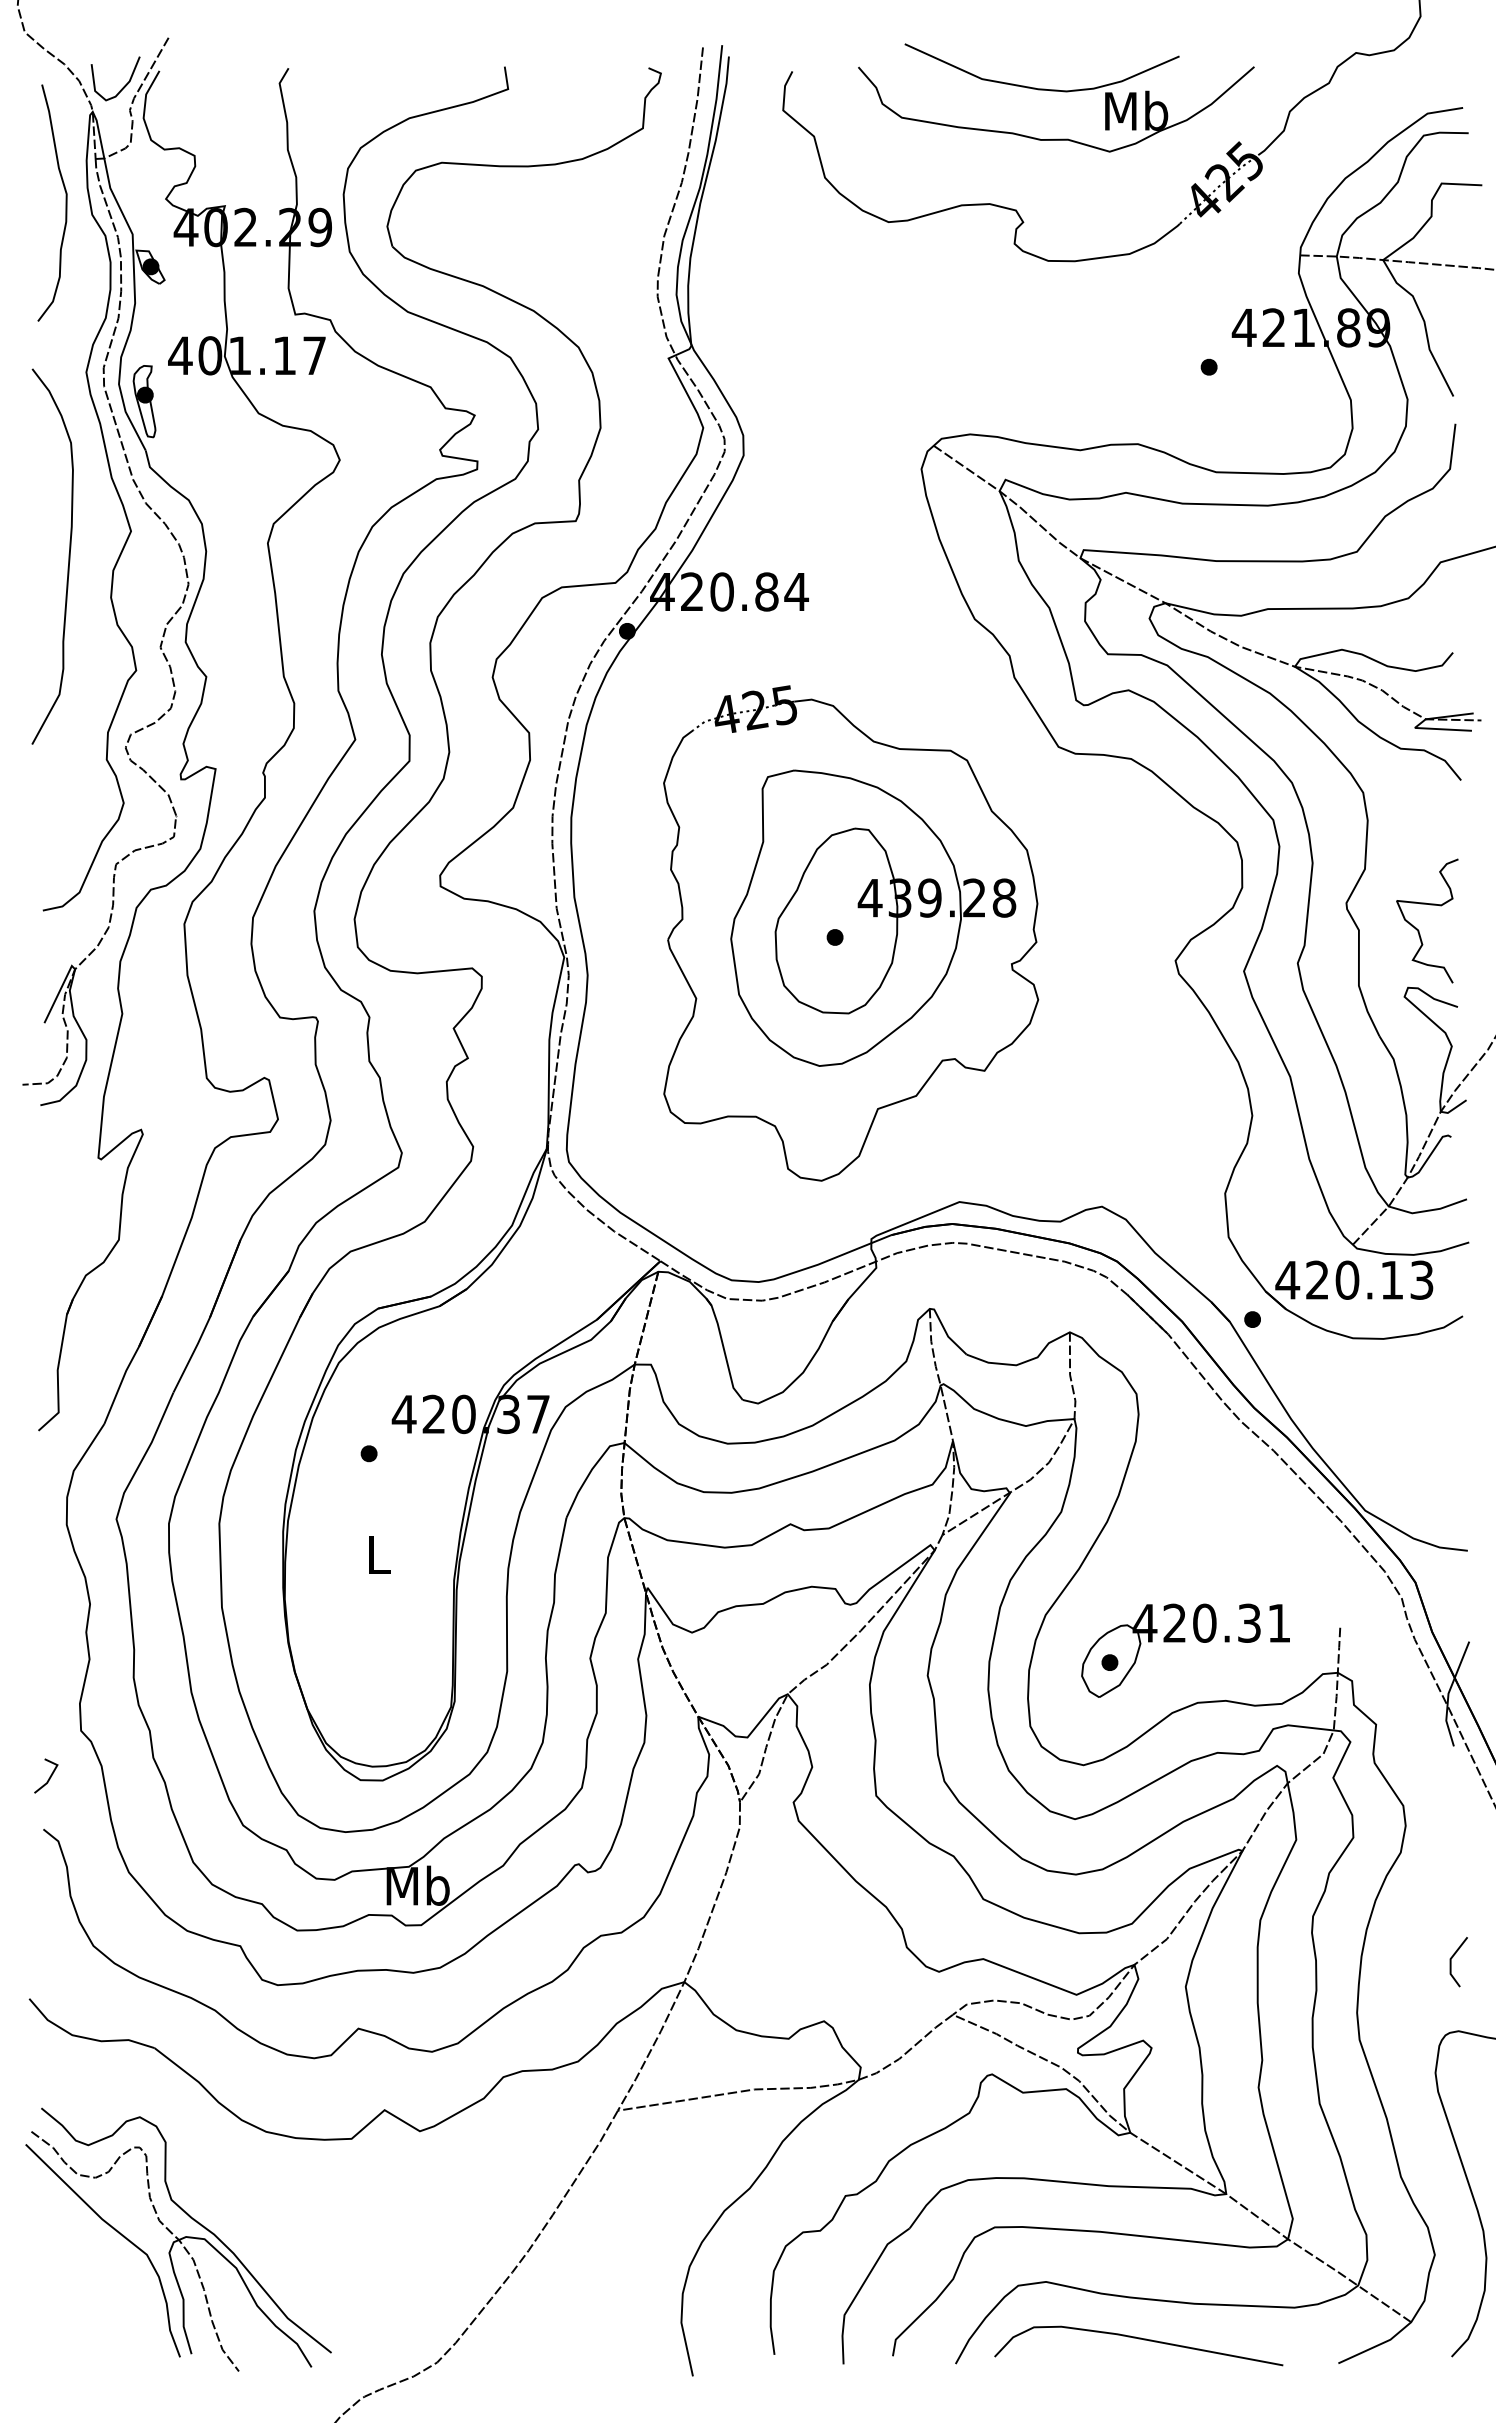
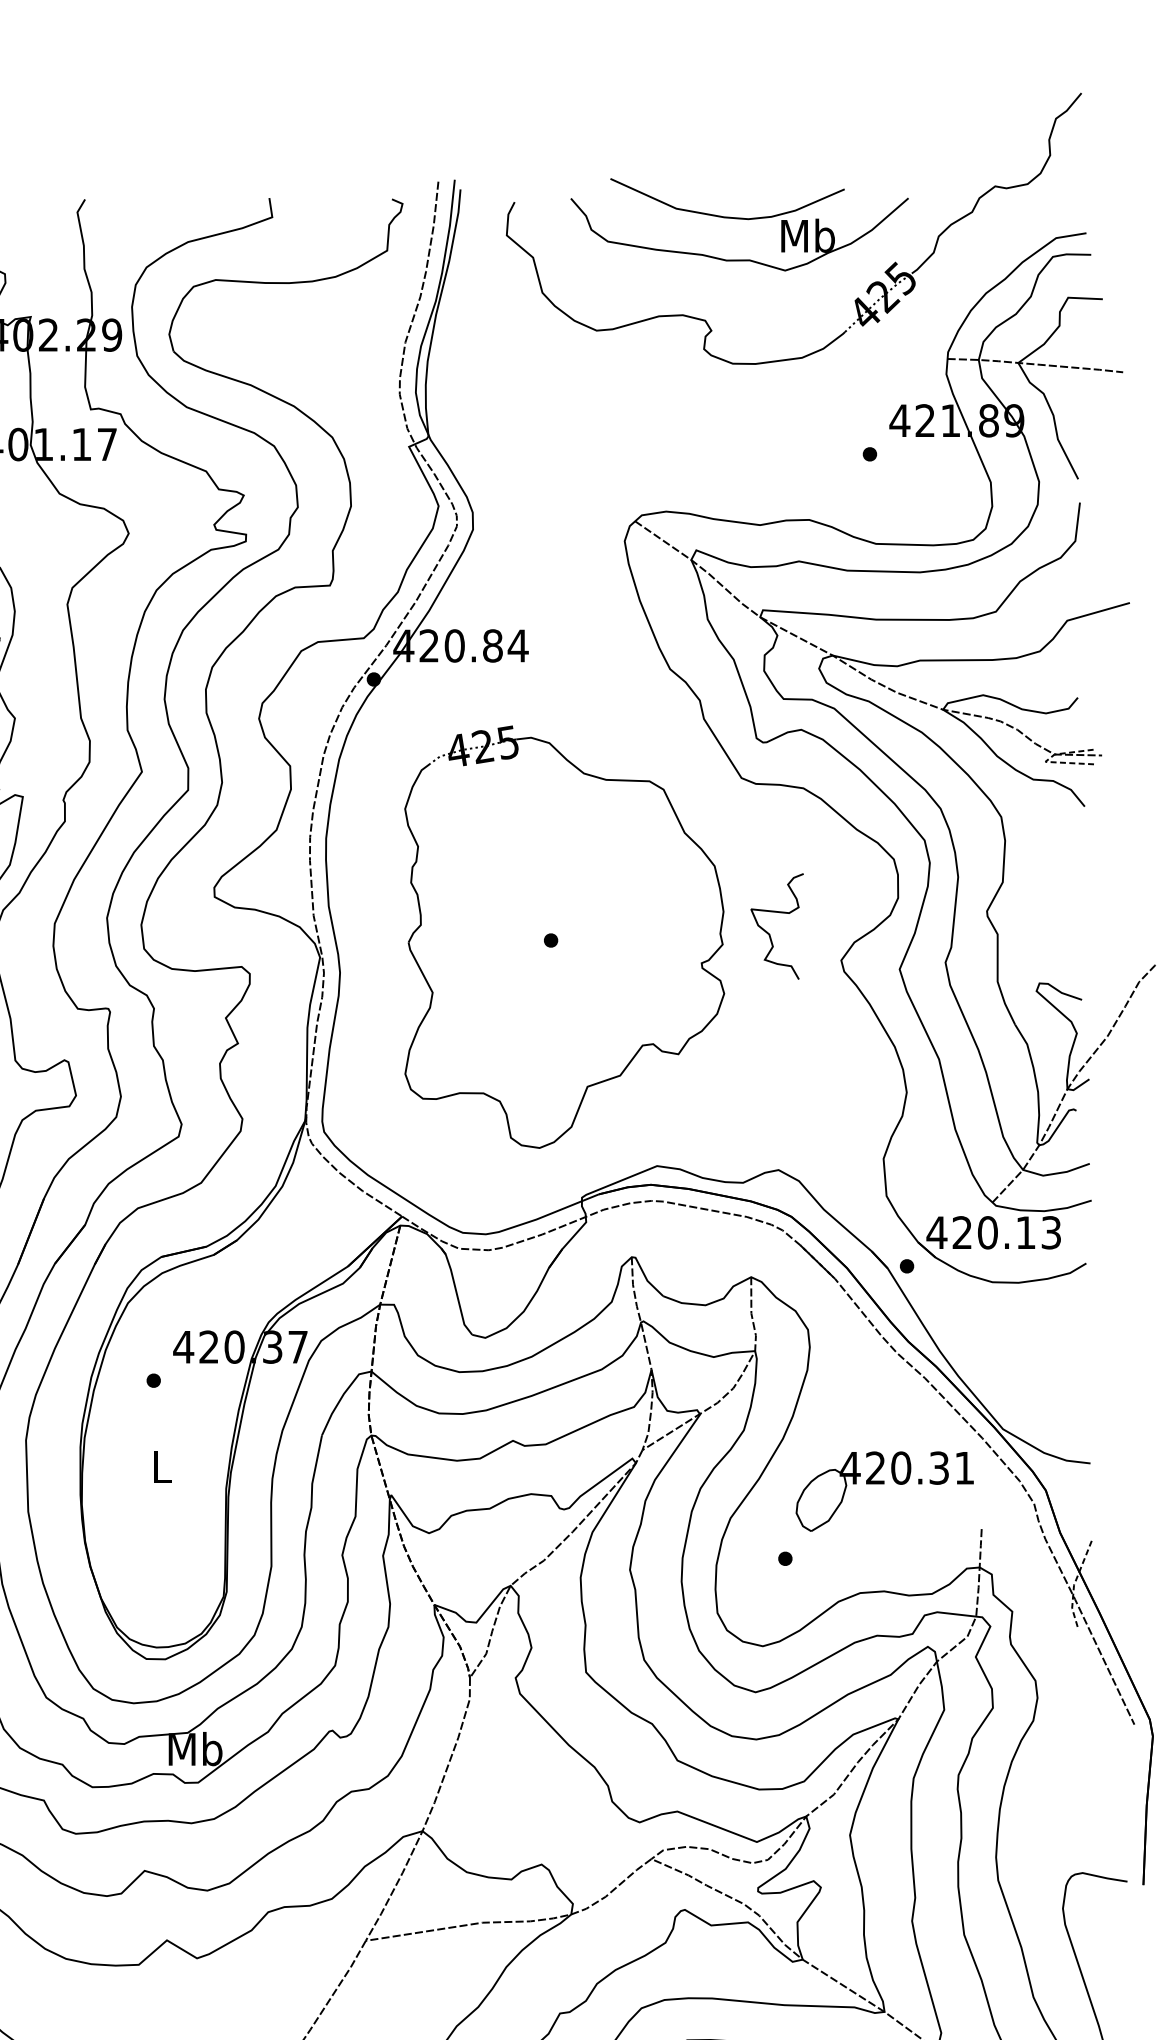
line: (1417, 726) -> (1047, 760), solid -> dashed
part: (873, 917) -> (583, 923), removed
curve: (1418, 929) -> (769, 933), moved
part: (1184, 1642) -> (883, 1484), moved
line: (1448, 1693) -> (1074, 1585), solid -> dashed
line: (1451, 1962) -> (1076, 1814), removed

